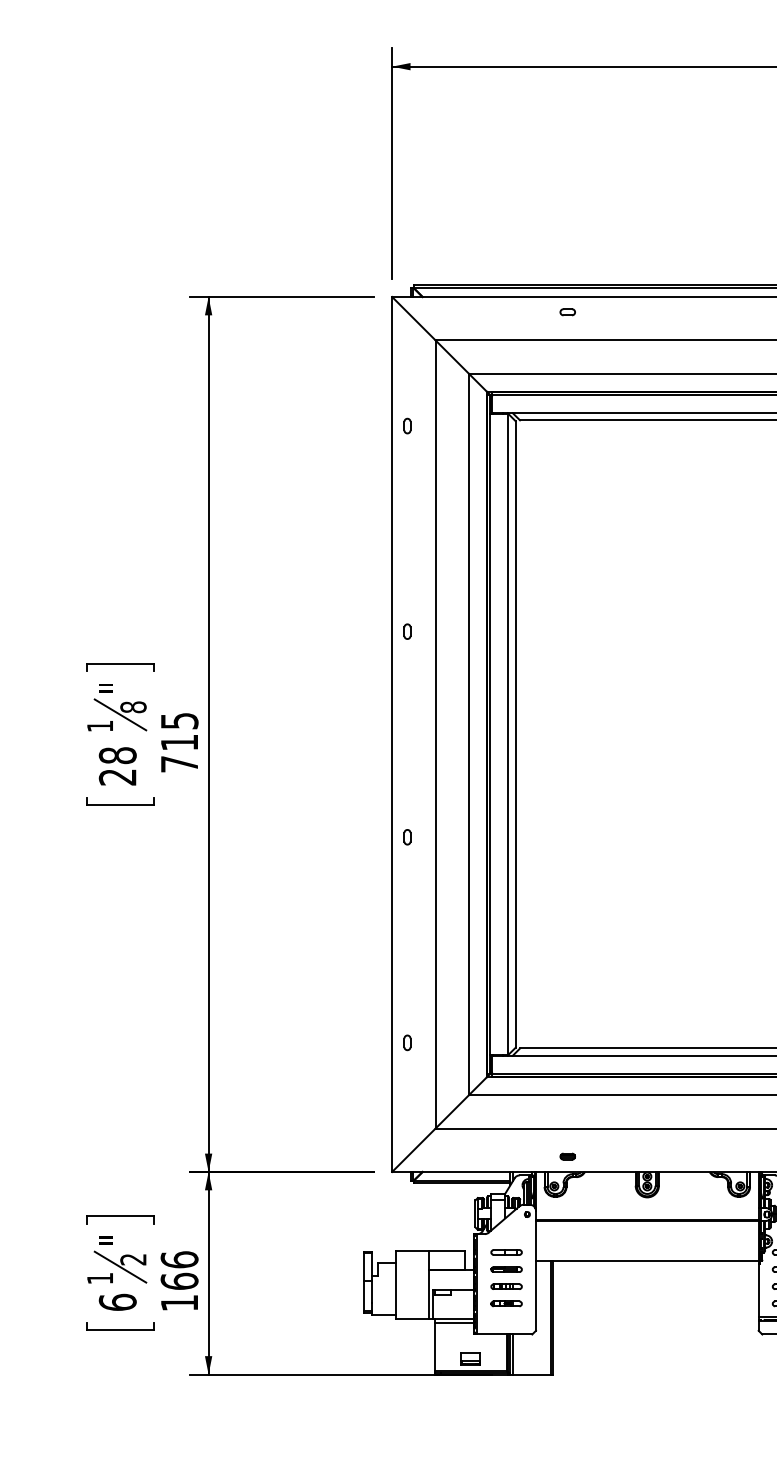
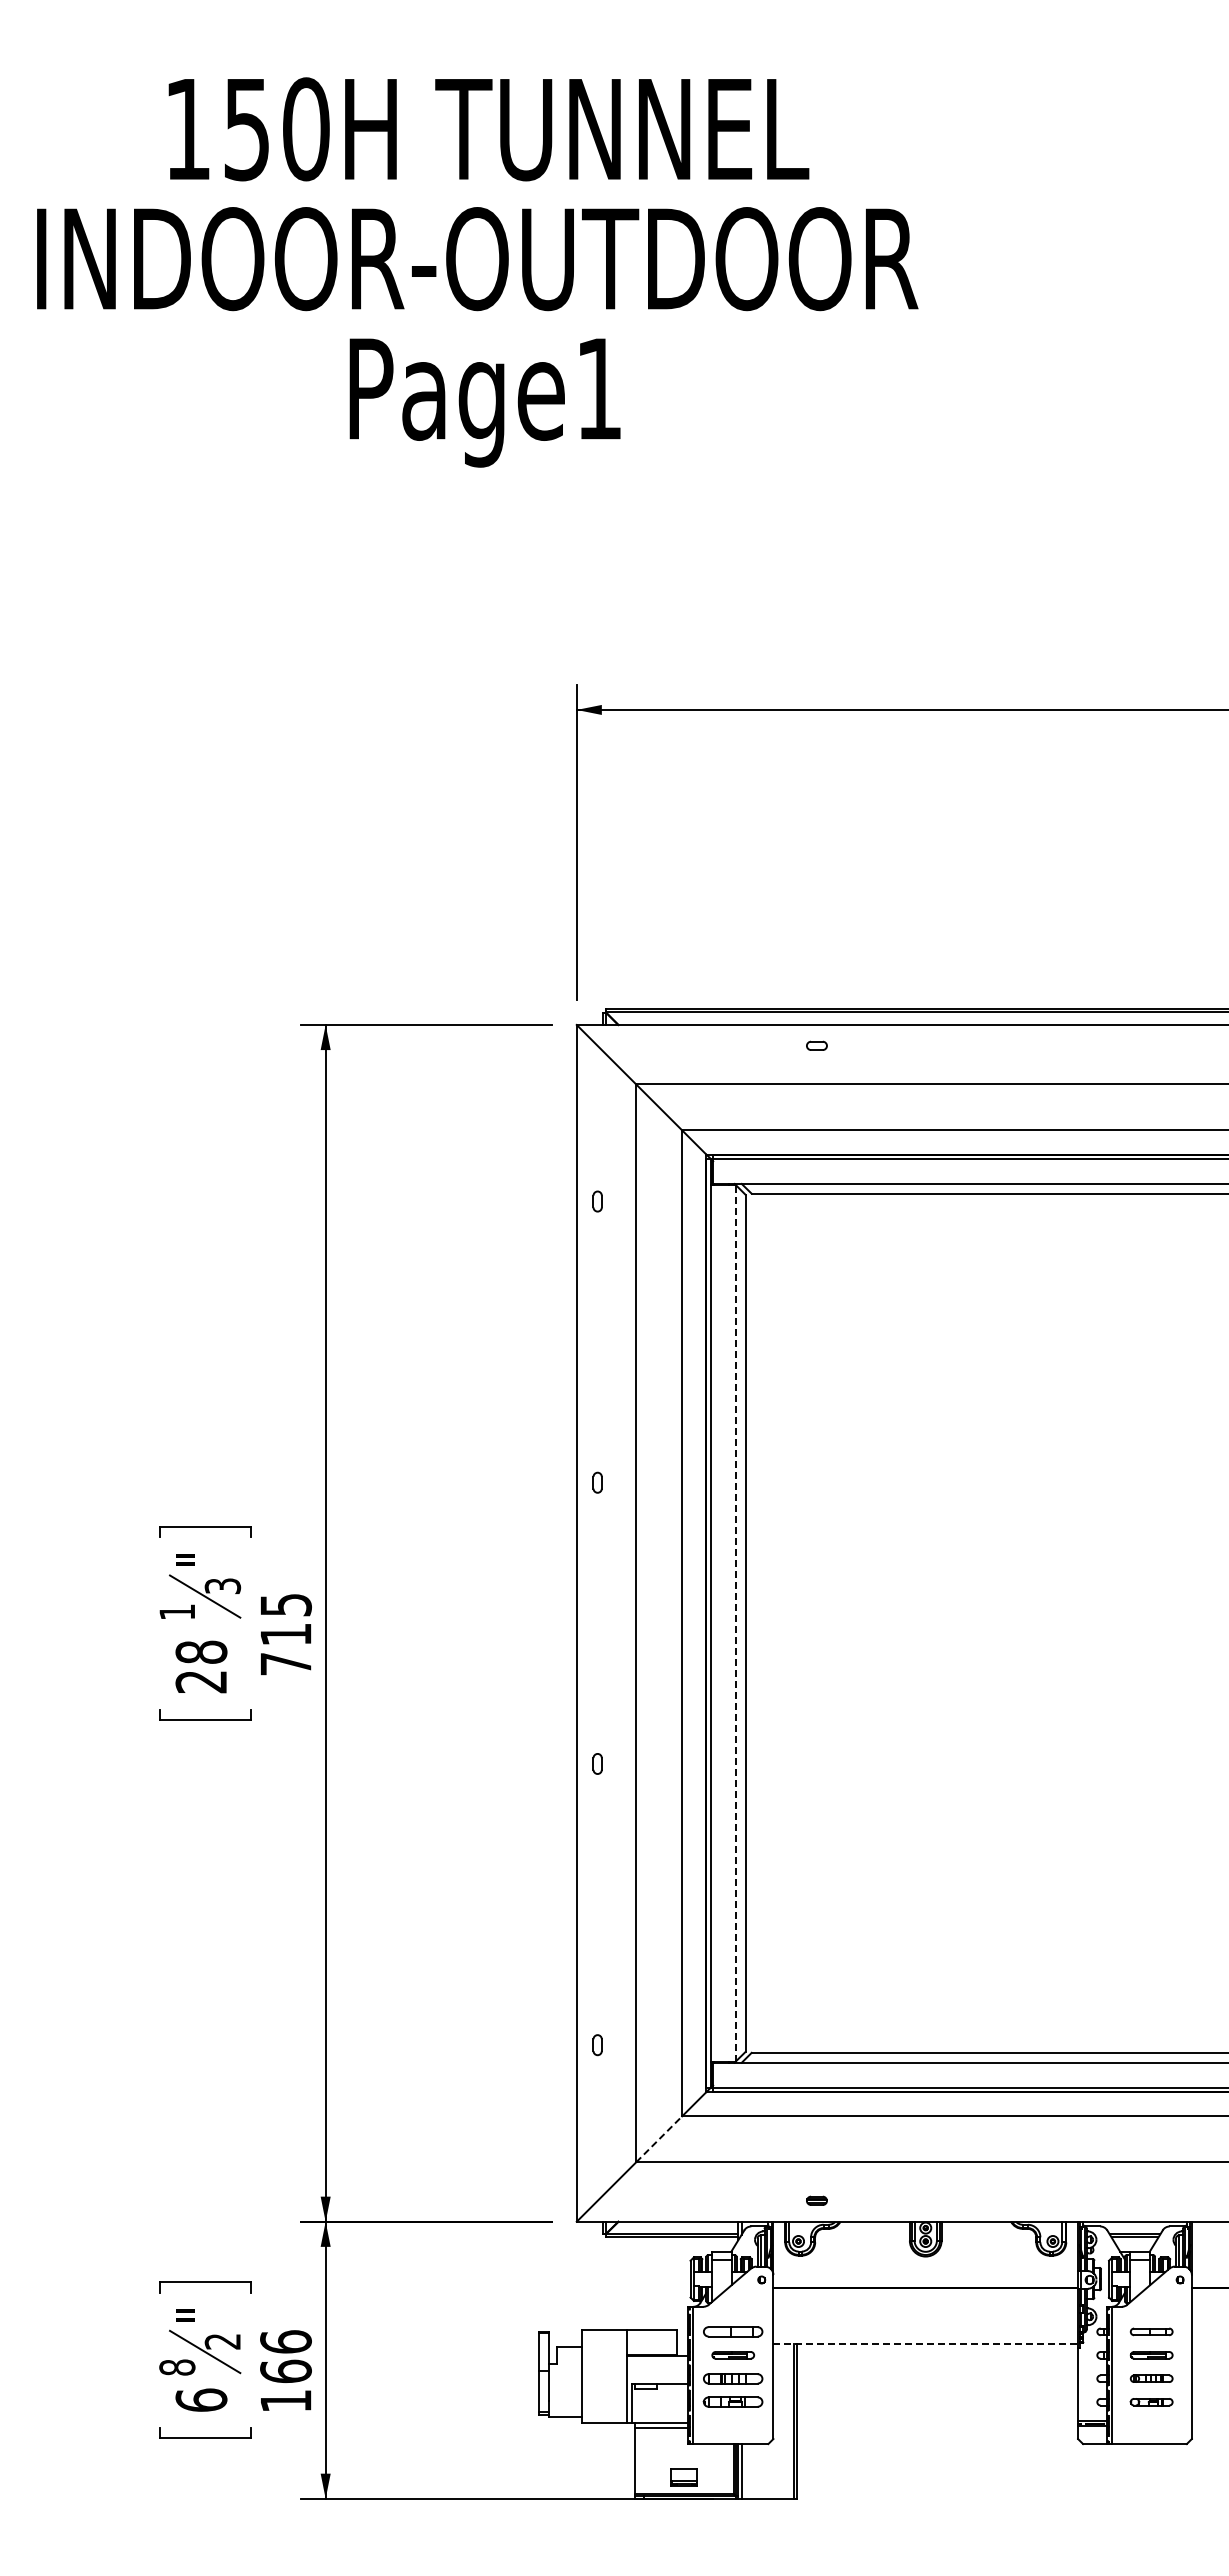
text: (133, 707) -> (222, 1586), 8 -> 3
line: (508, 734) -> (735, 1623), solid -> dashed
line: (452, 1111) -> (659, 2139), solid -> dashed
part: (506, 1252) -> (733, 2331), size x1.4
line: (647, 1260) -> (926, 2343), solid -> dashed
text: (100, 1278) -> (177, 2367), 1 -> 8
part: (506, 1286) -> (733, 2378), size x1.4
part: (506, 1304) -> (733, 2402), size x1.4

